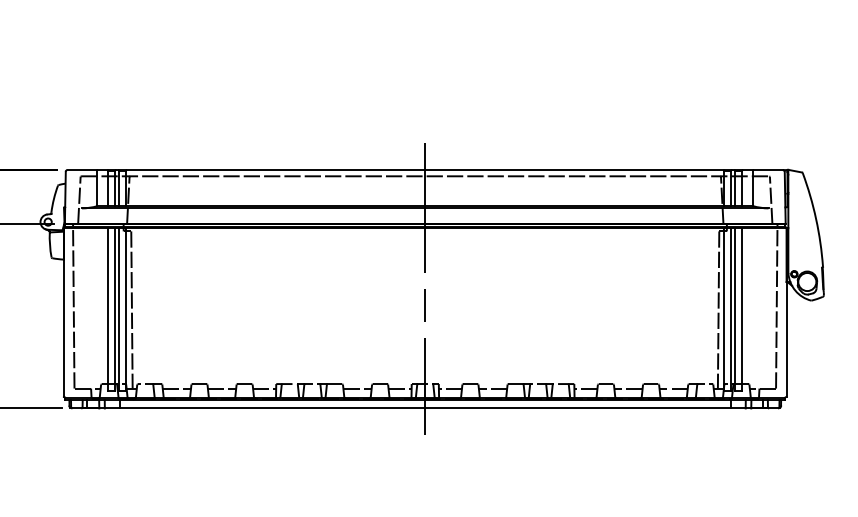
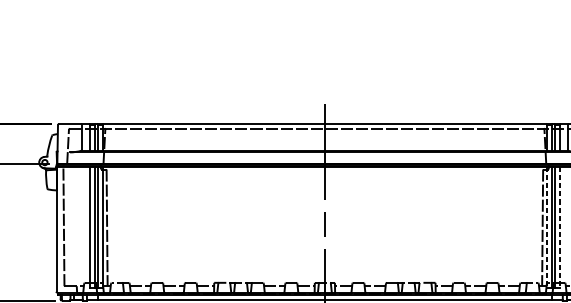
line: (724, 309) -> (547, 227), solid -> dashed
line: (742, 309) -> (560, 227), solid -> dashed

